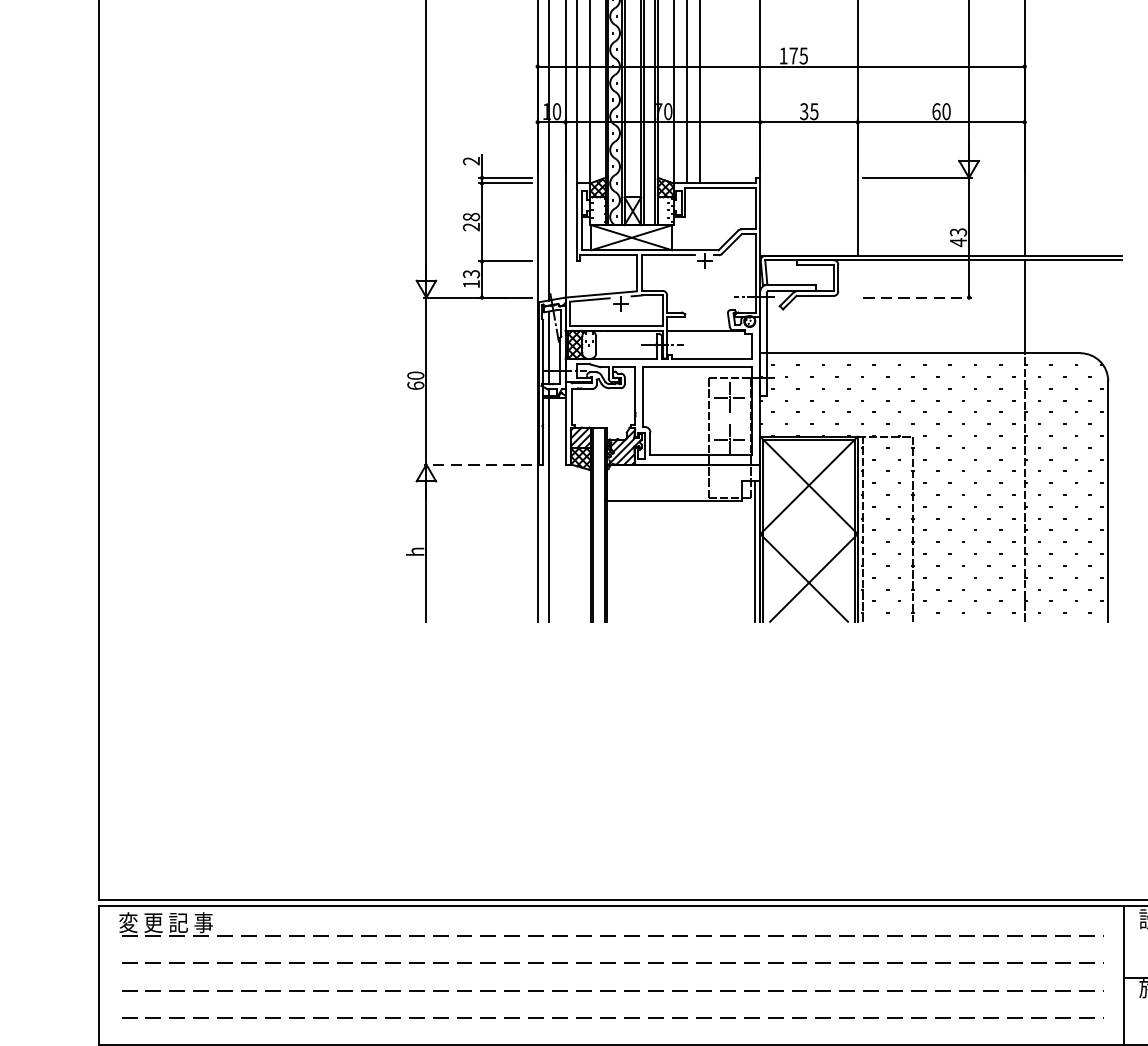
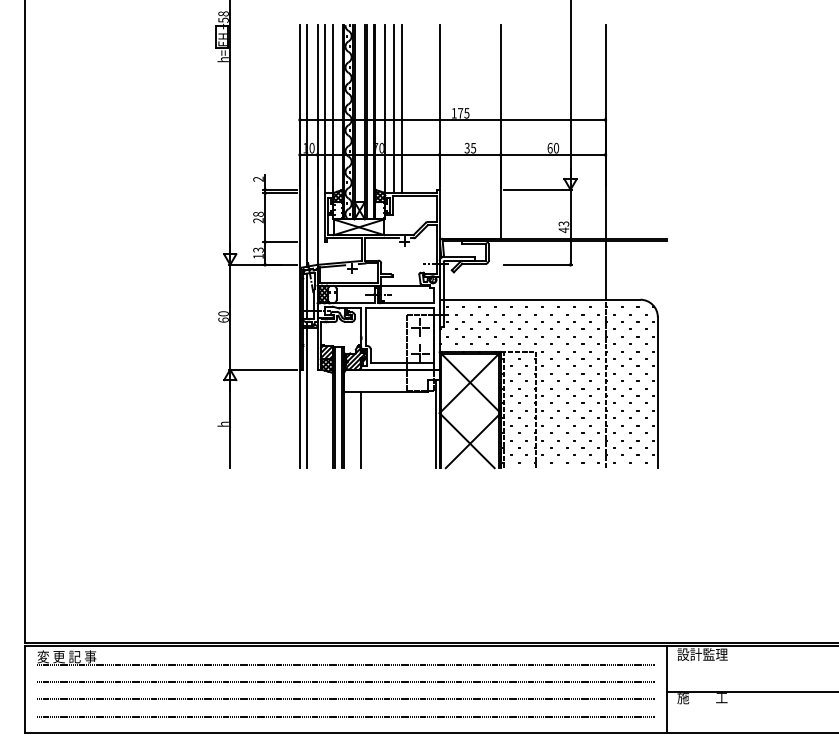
line: (917, 297) -> (538, 264), dashed -> solid
line: (477, 464) -> (262, 369), dashed -> solid
line: (635, 561) -> (361, 430), added

